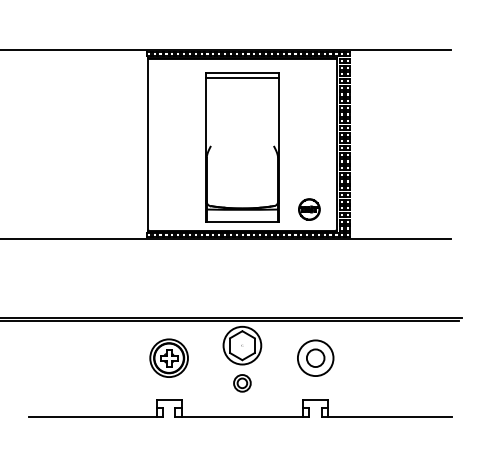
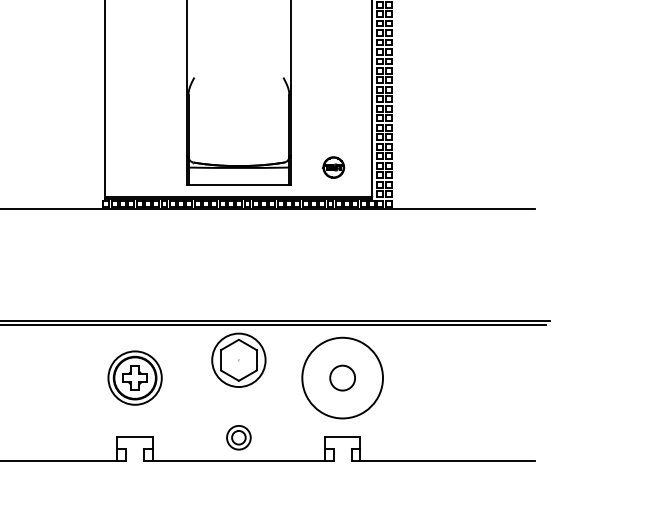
part: (309, 209) -> (333, 167), size x0.7
circle: (315, 358) -> (342, 378), size x1.6
part: (242, 383) -> (239, 437), moved

